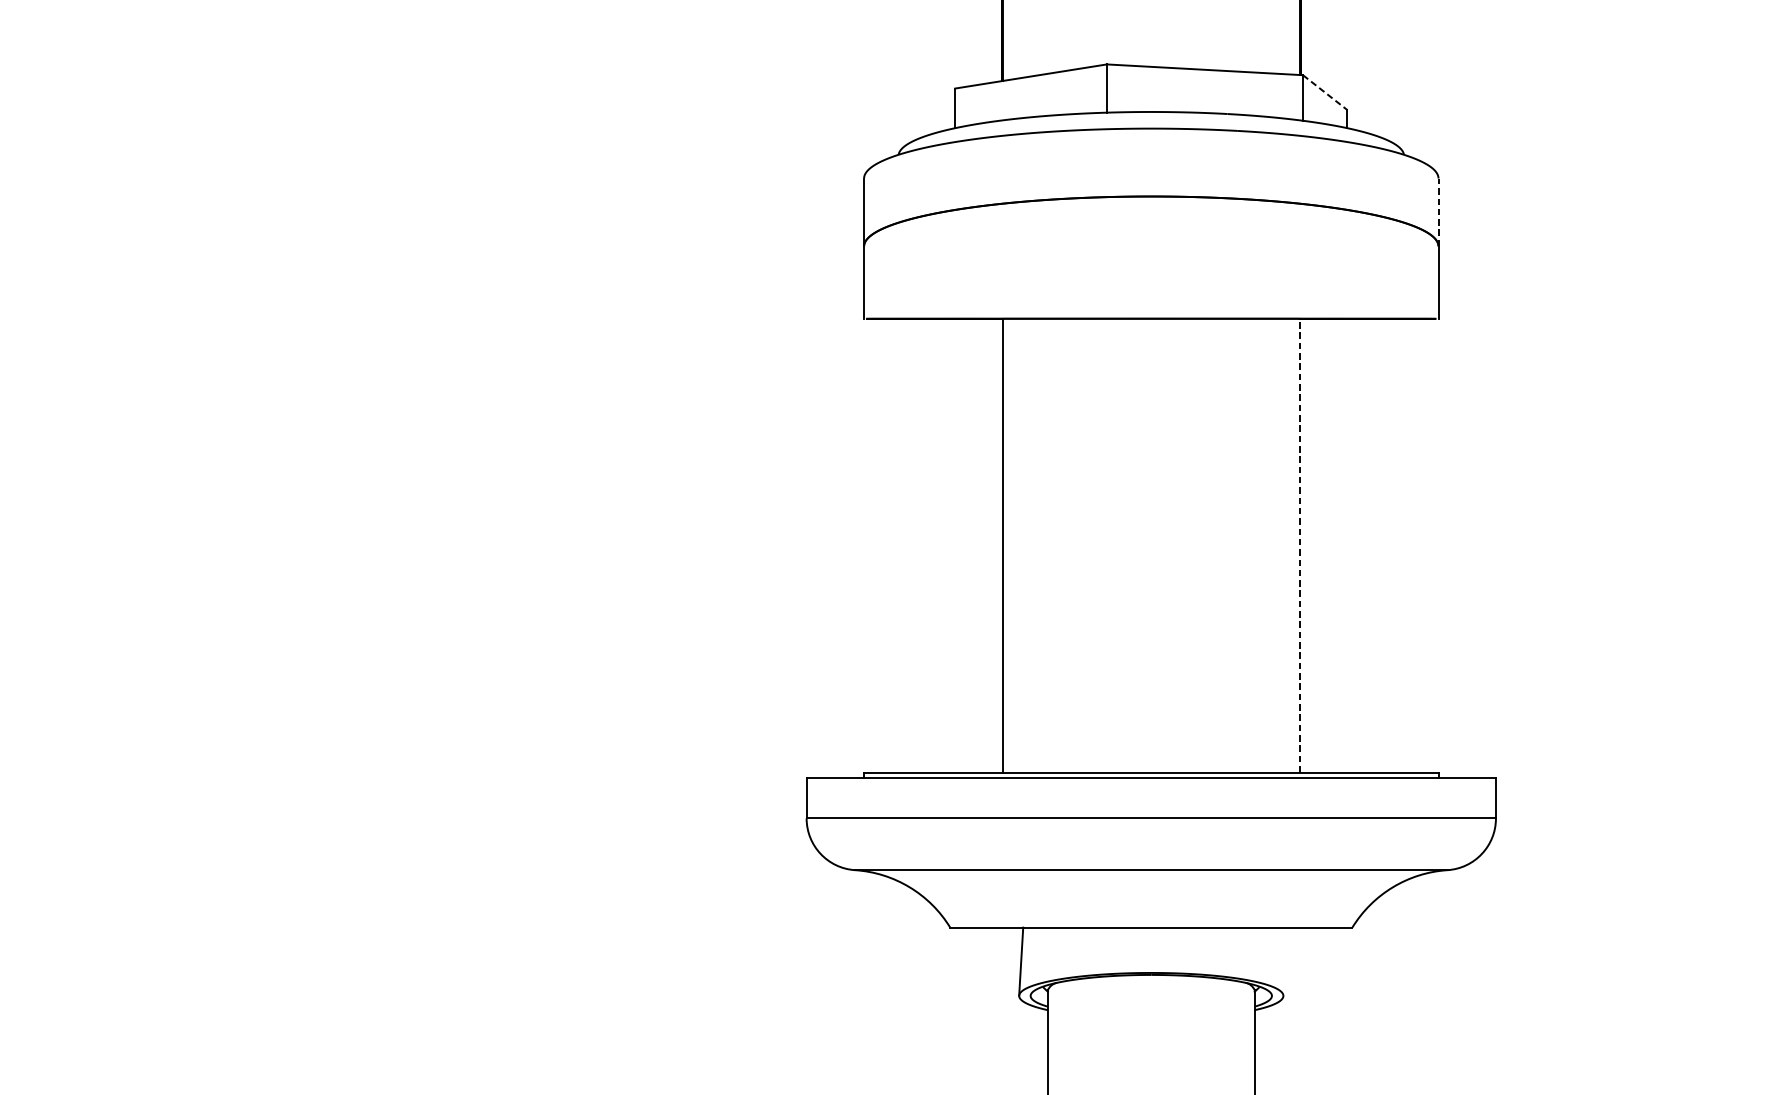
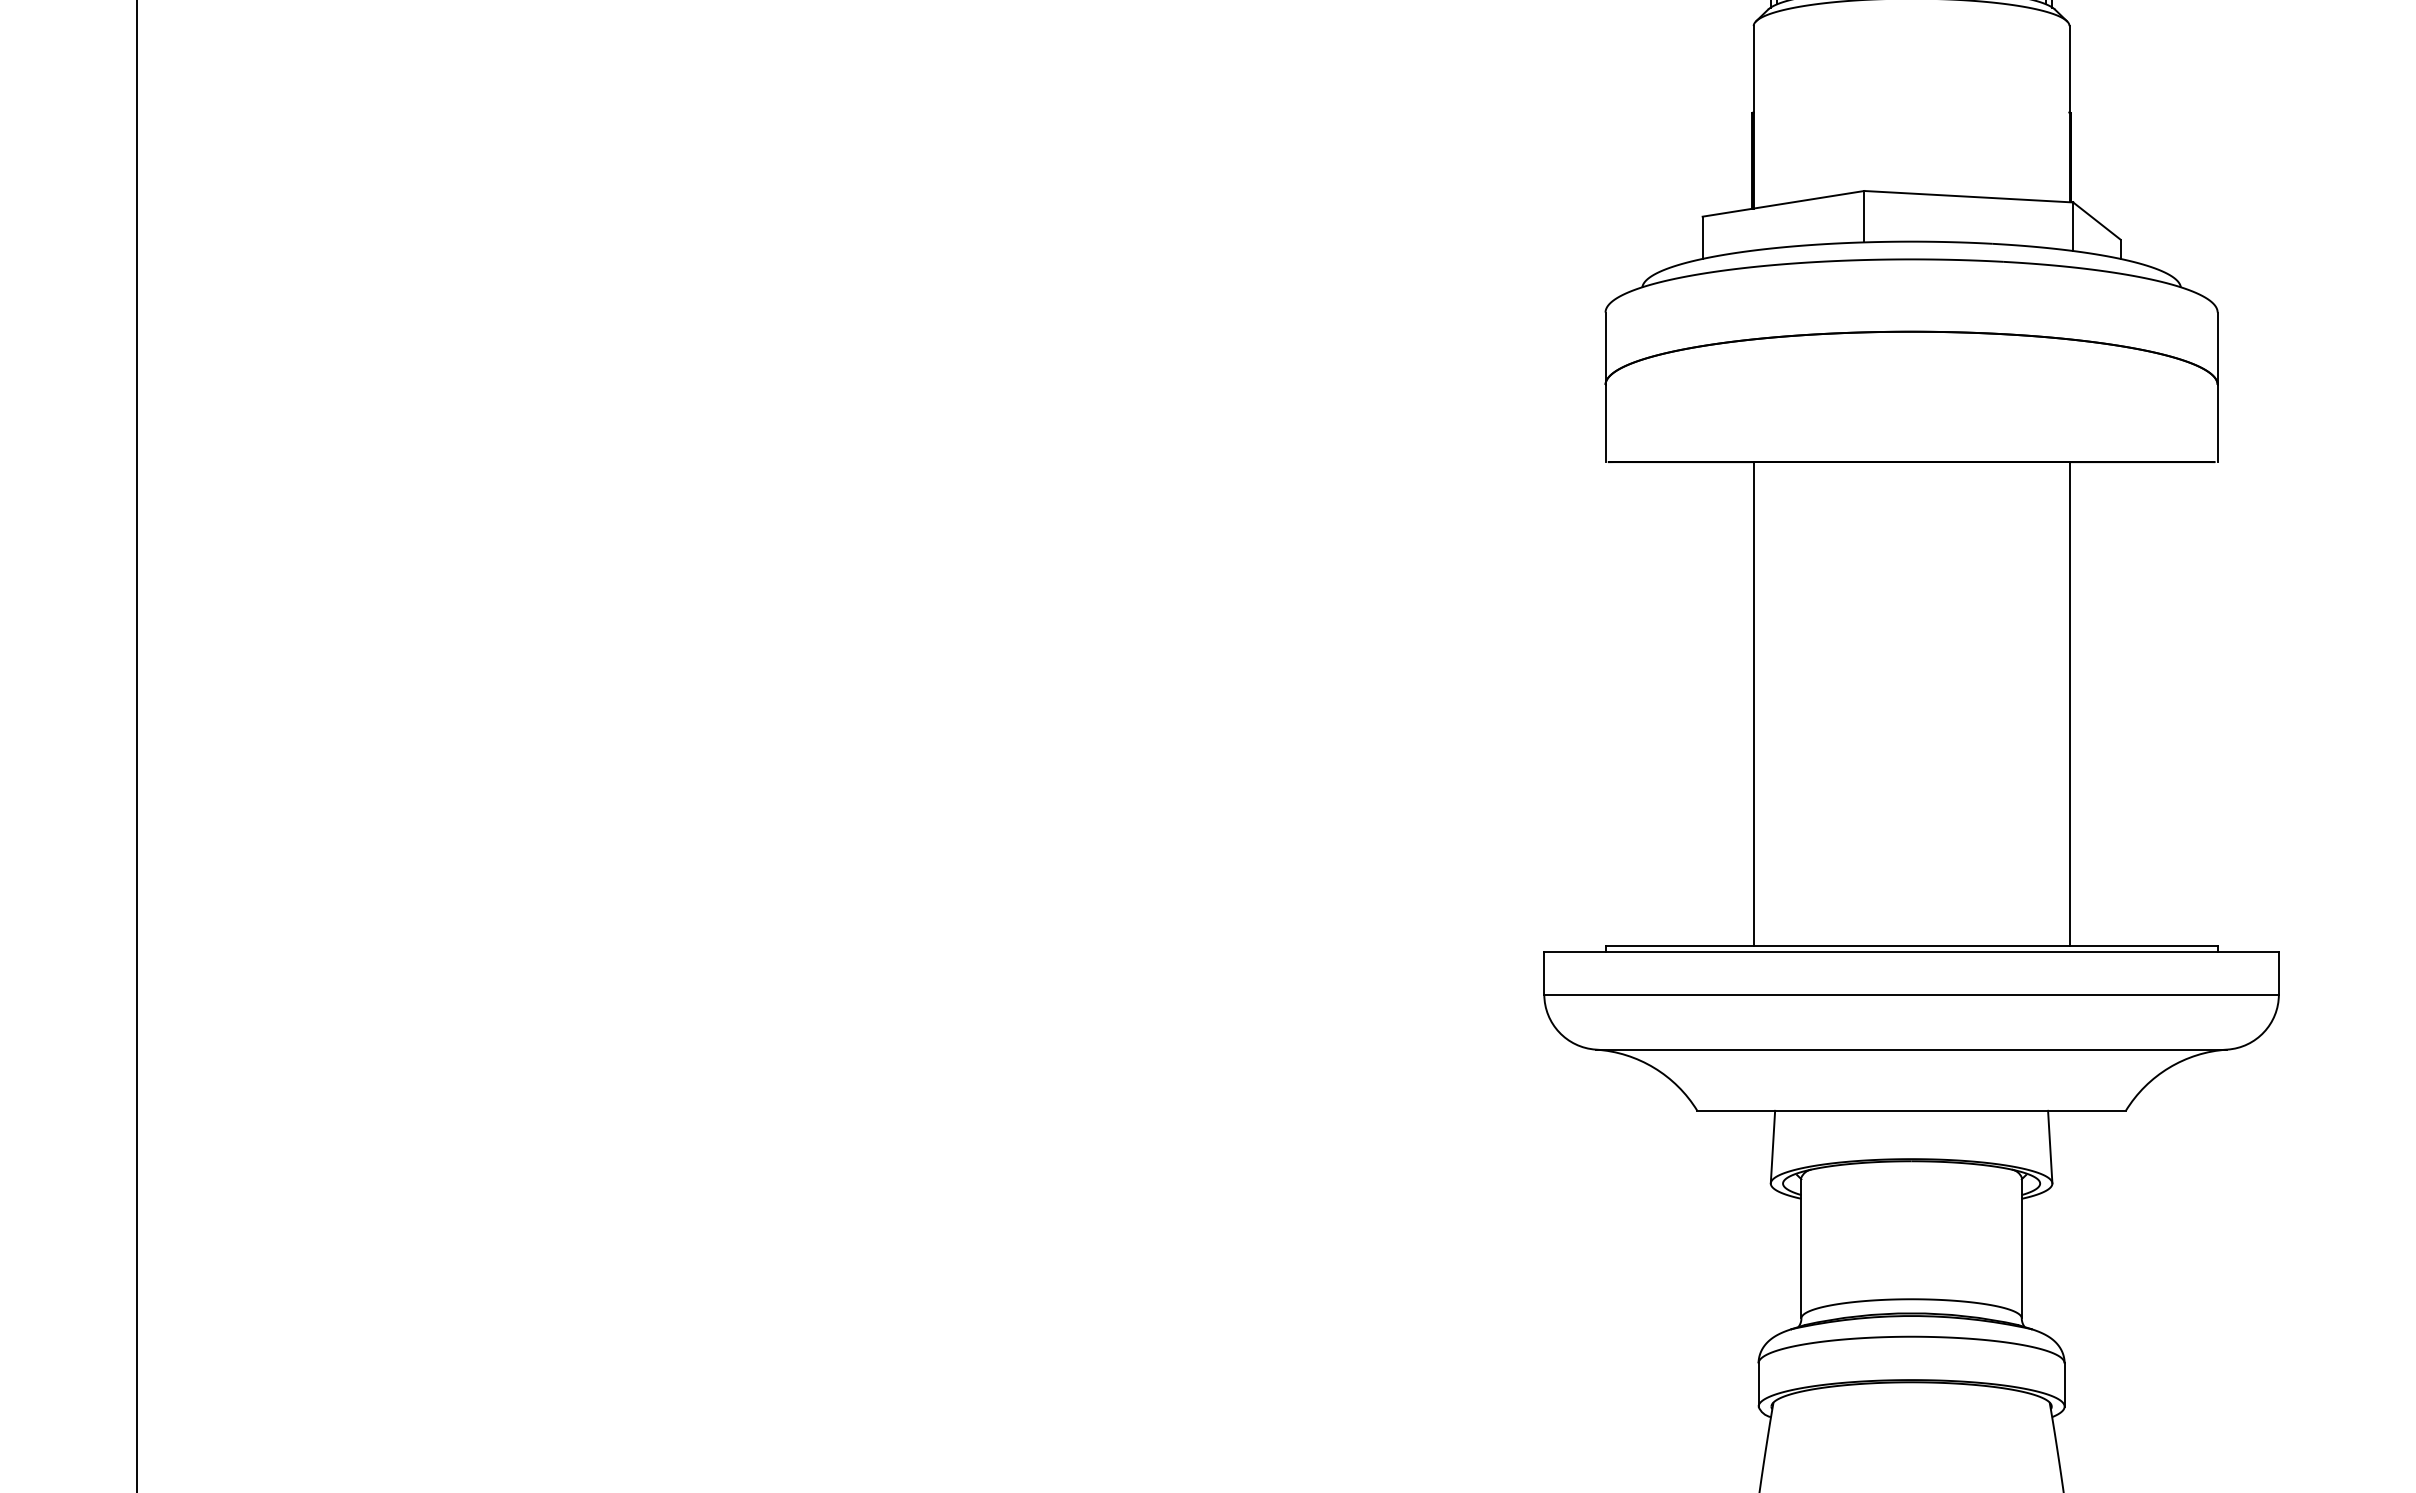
line: (1325, 93) -> (2097, 221), dashed -> solid
line: (1438, 212) -> (2217, 348), dashed -> solid
line: (1299, 545) -> (2069, 703), dashed -> solid
line: (1281, 961) -> (2050, 1146), added

